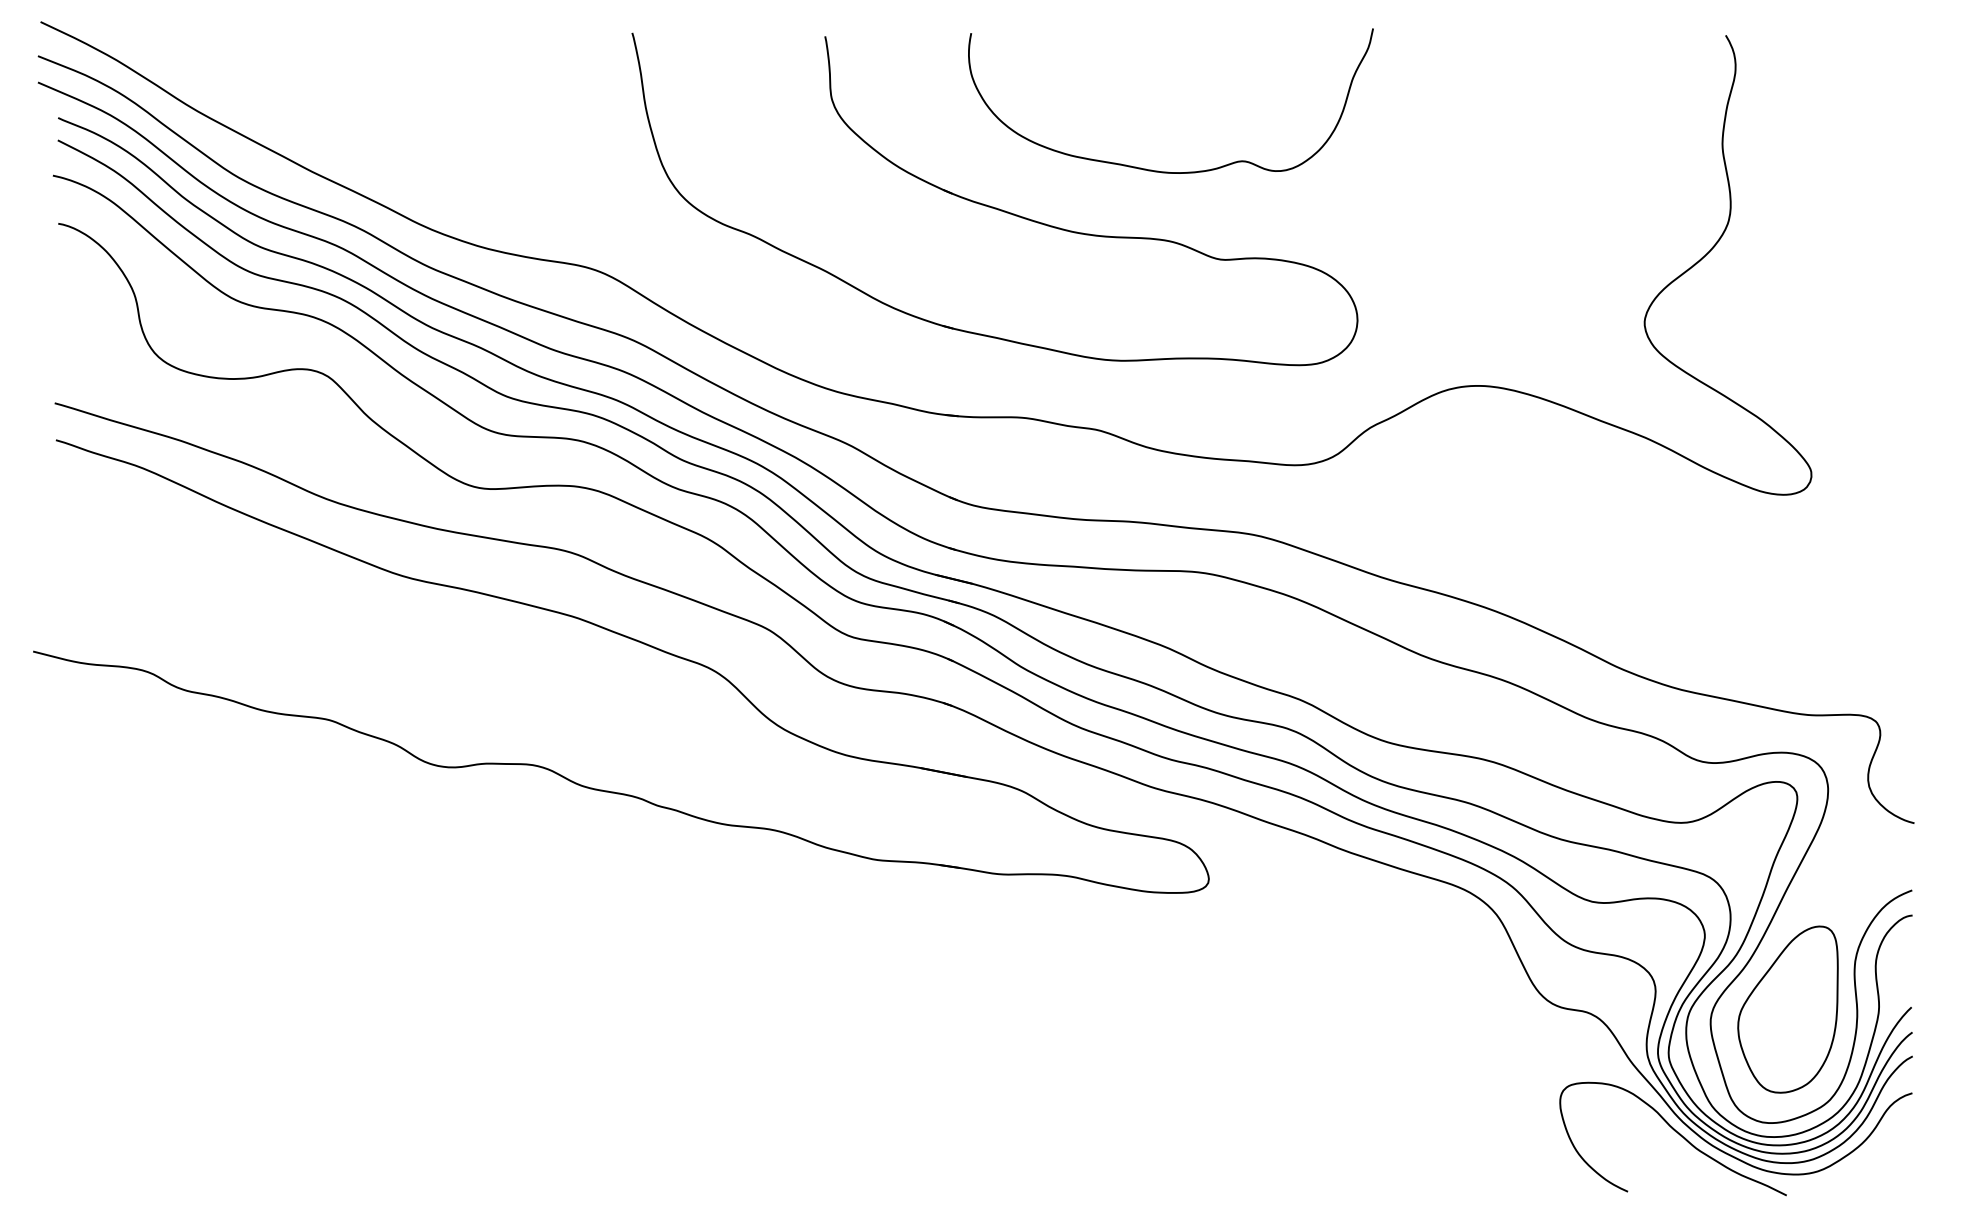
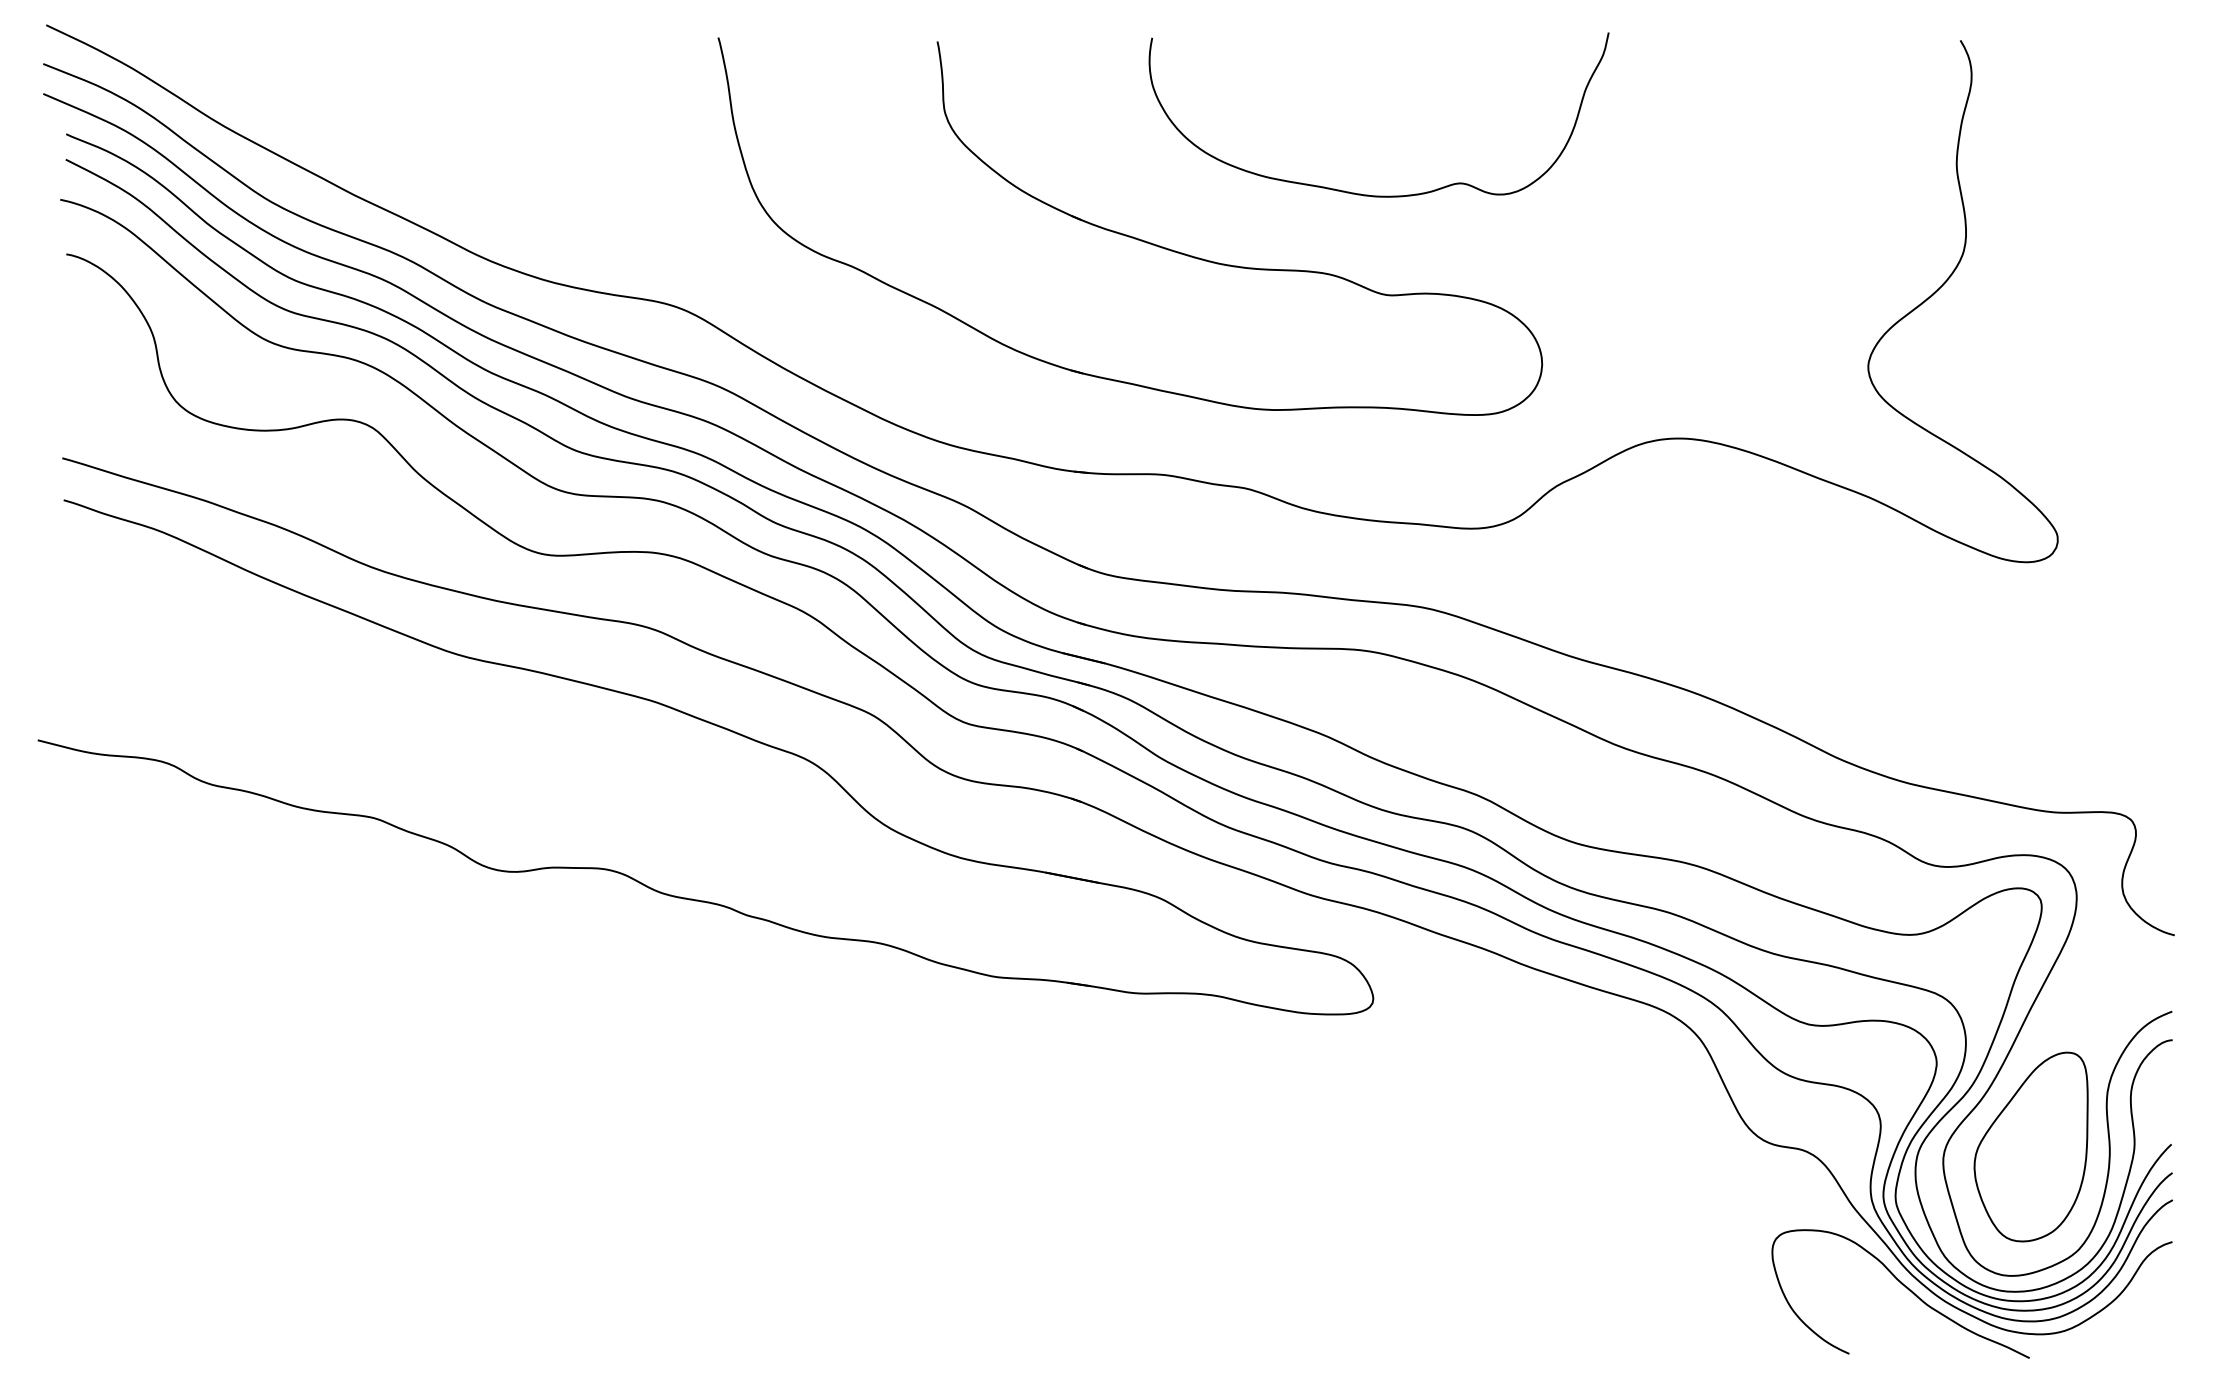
curve: (1158, 170) -> (1364, 193), moved

